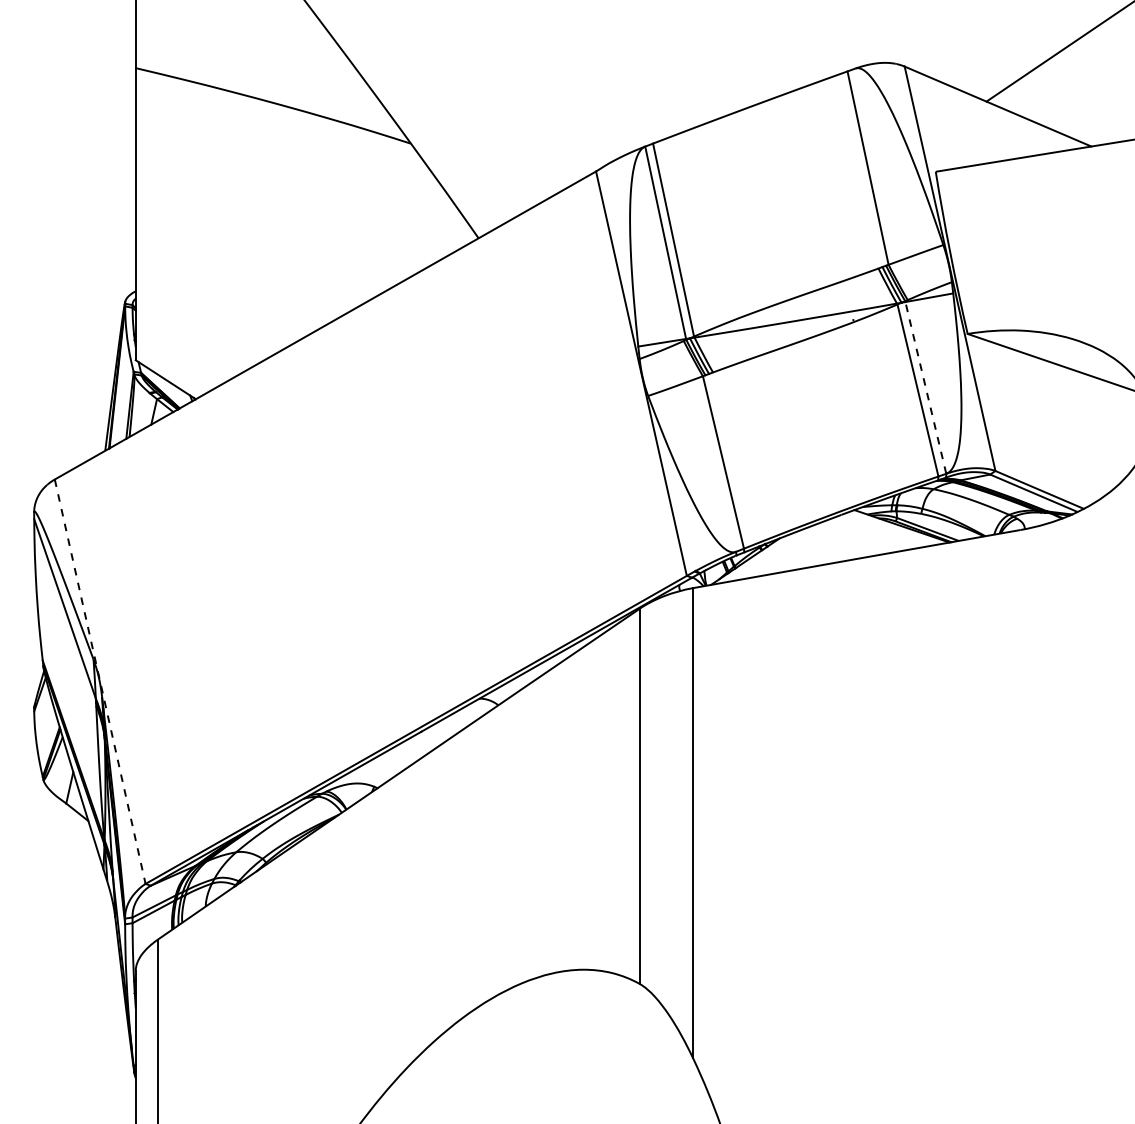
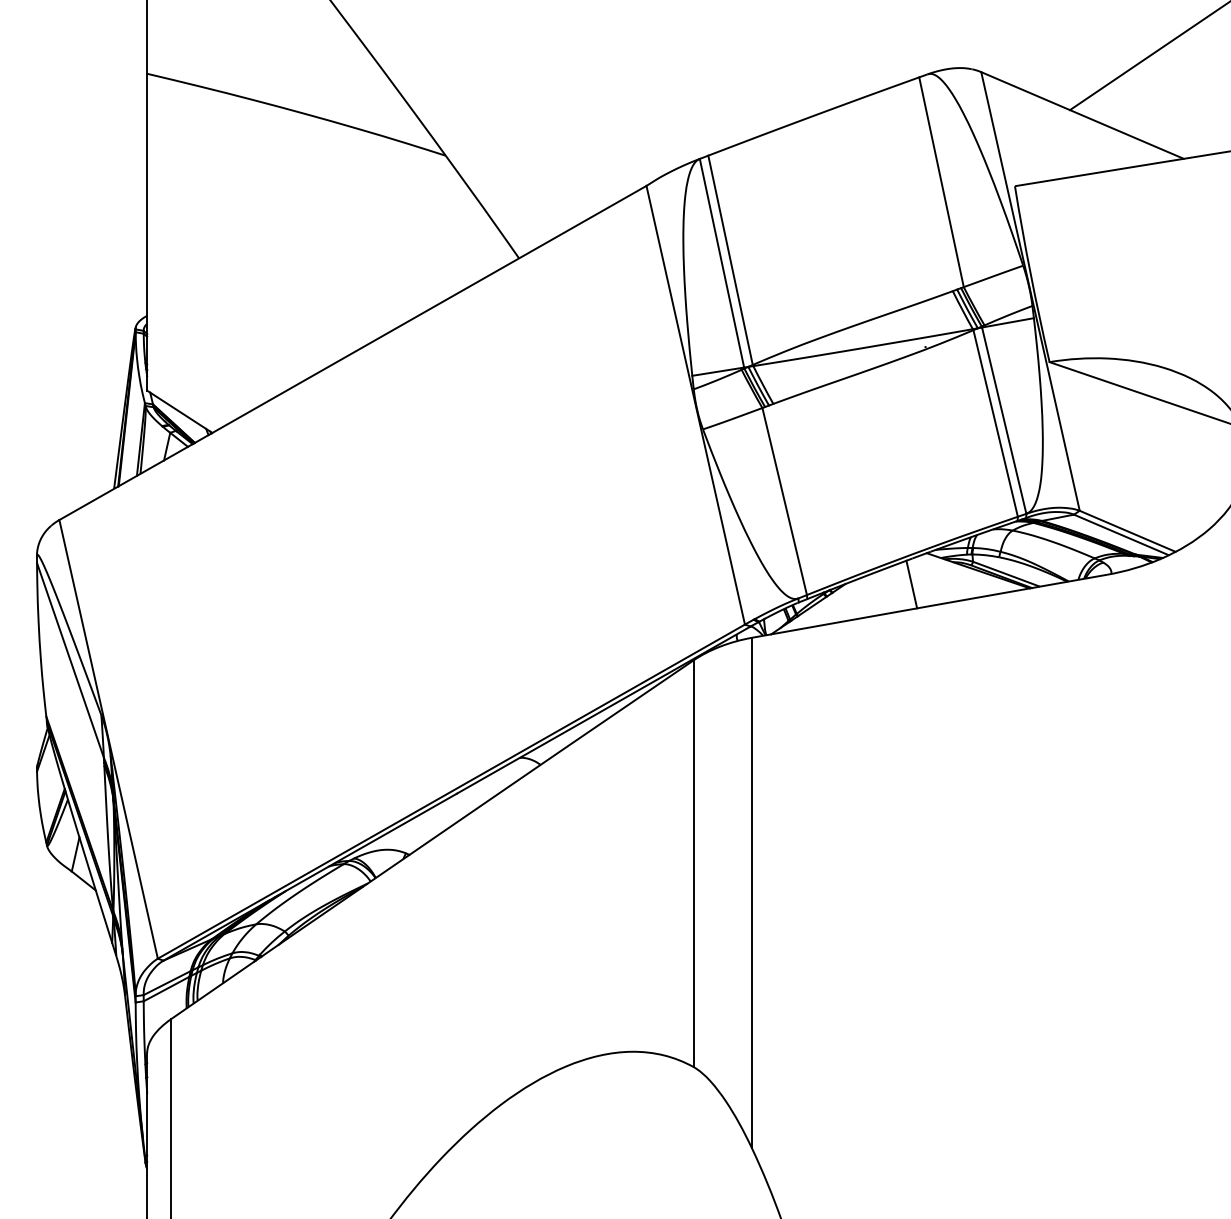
line: (926, 387) -> (1004, 420), dashed -> solid
line: (840, 538) -> (911, 584), added
line: (100, 681) -> (108, 739), dashed -> solid

